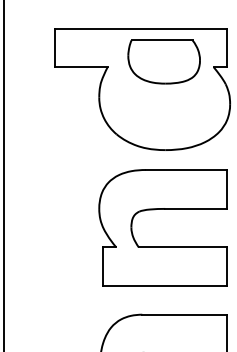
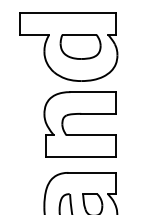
part: (163, 61) -> (80, 46), moved

